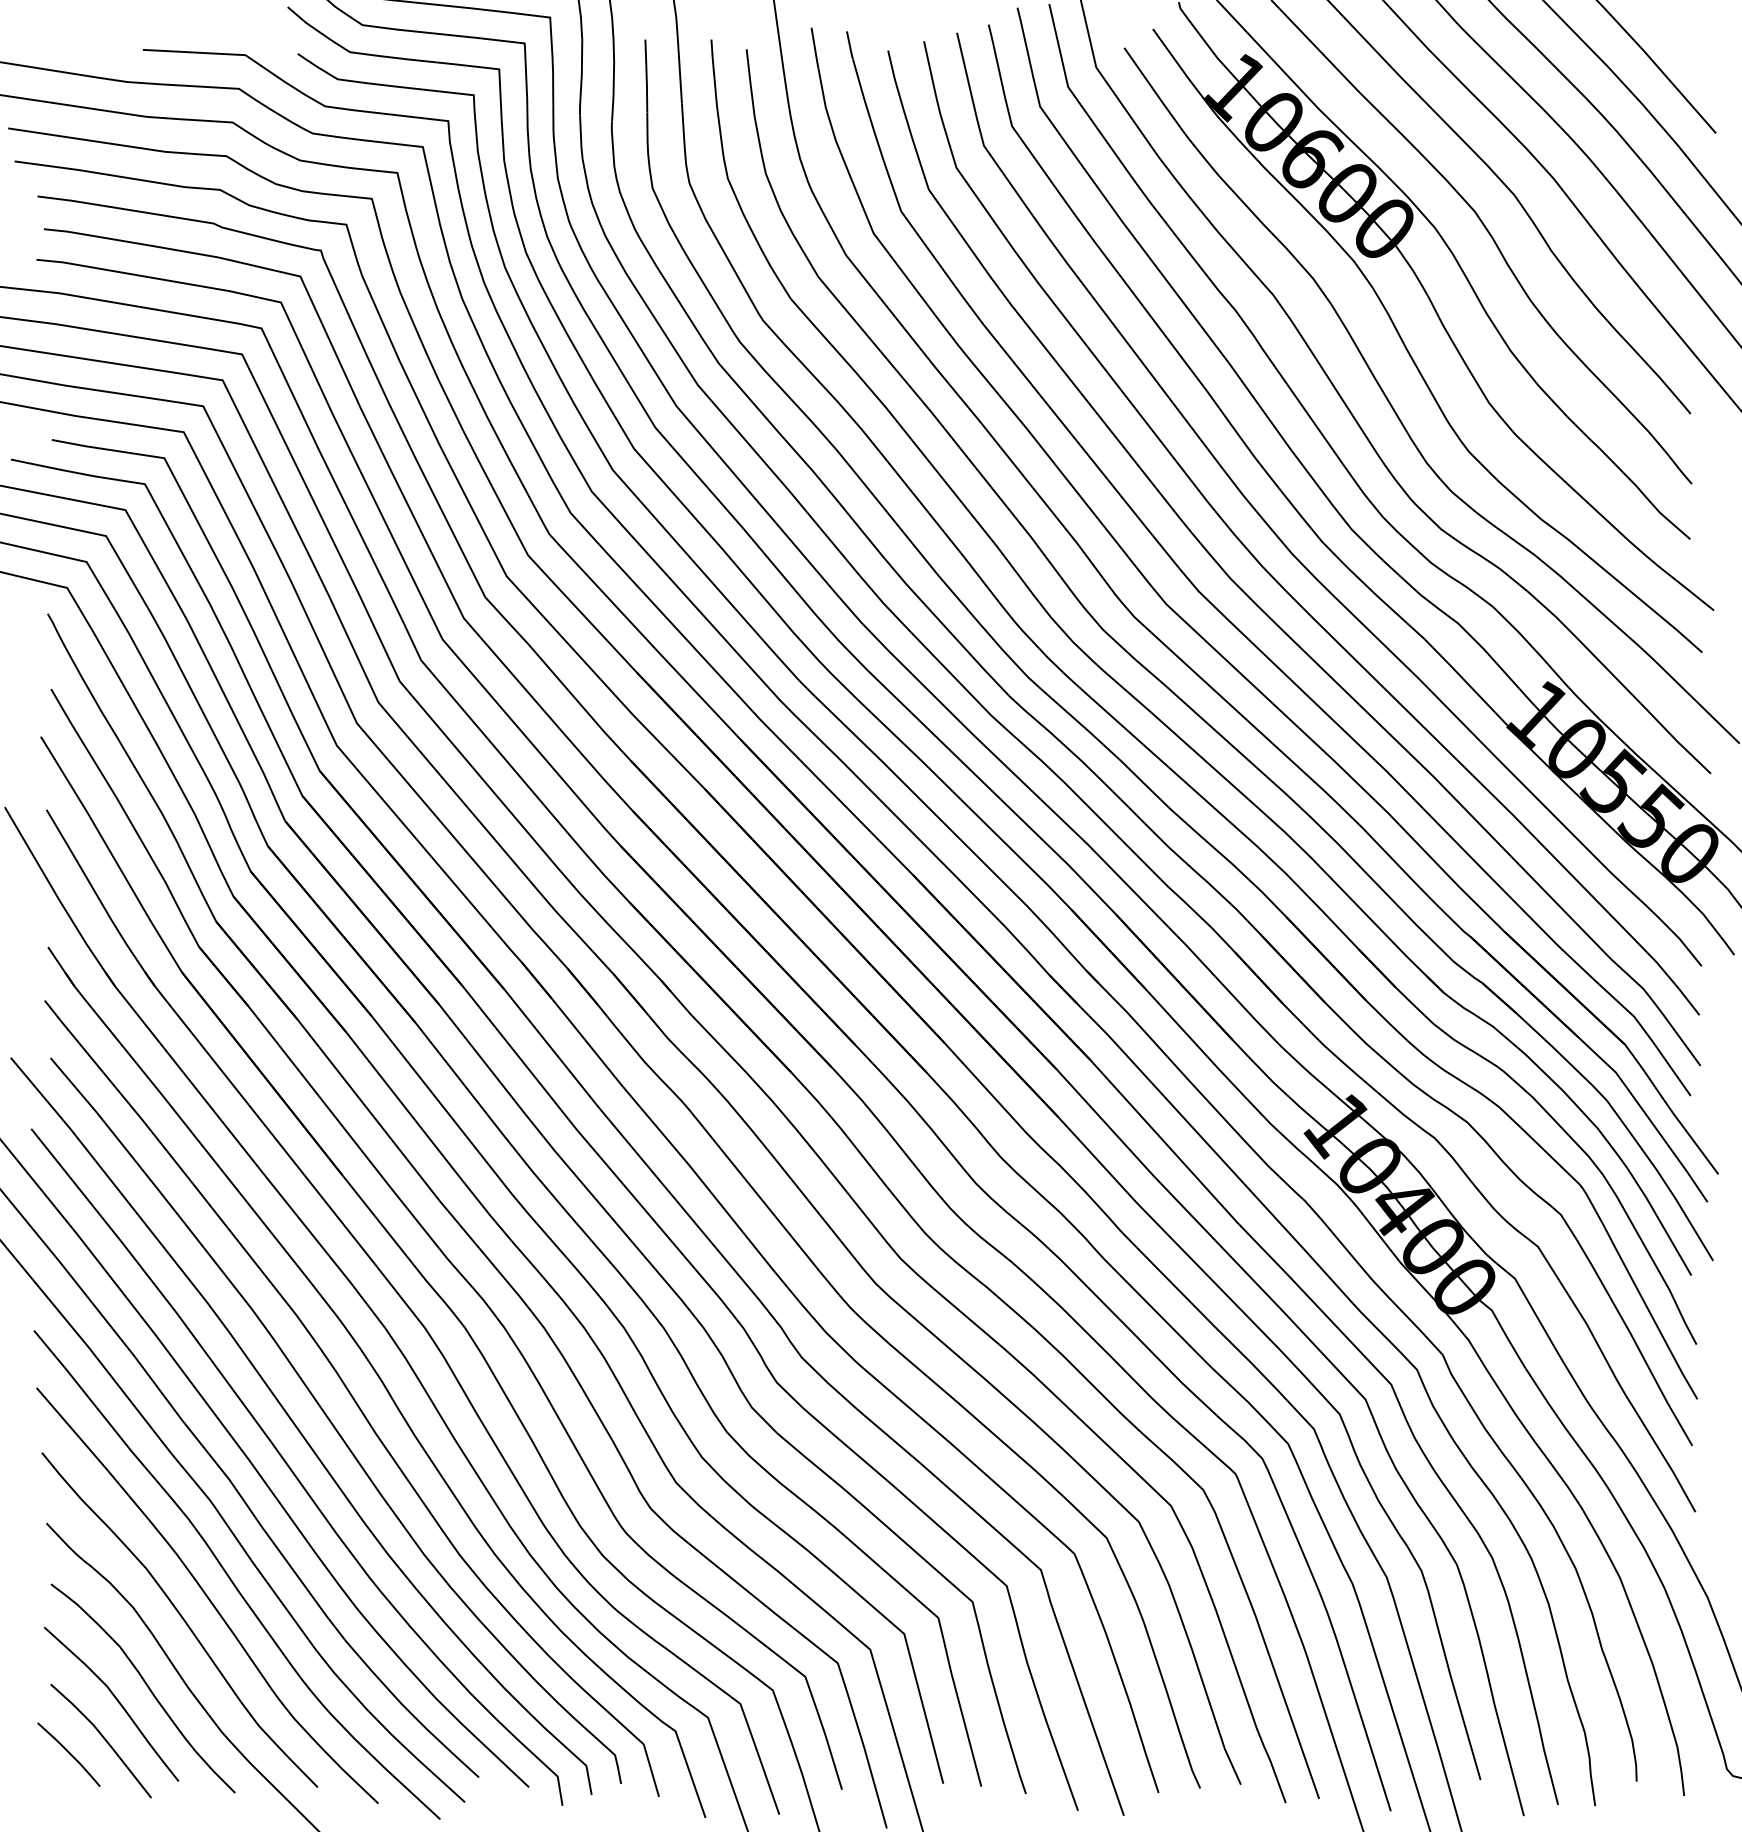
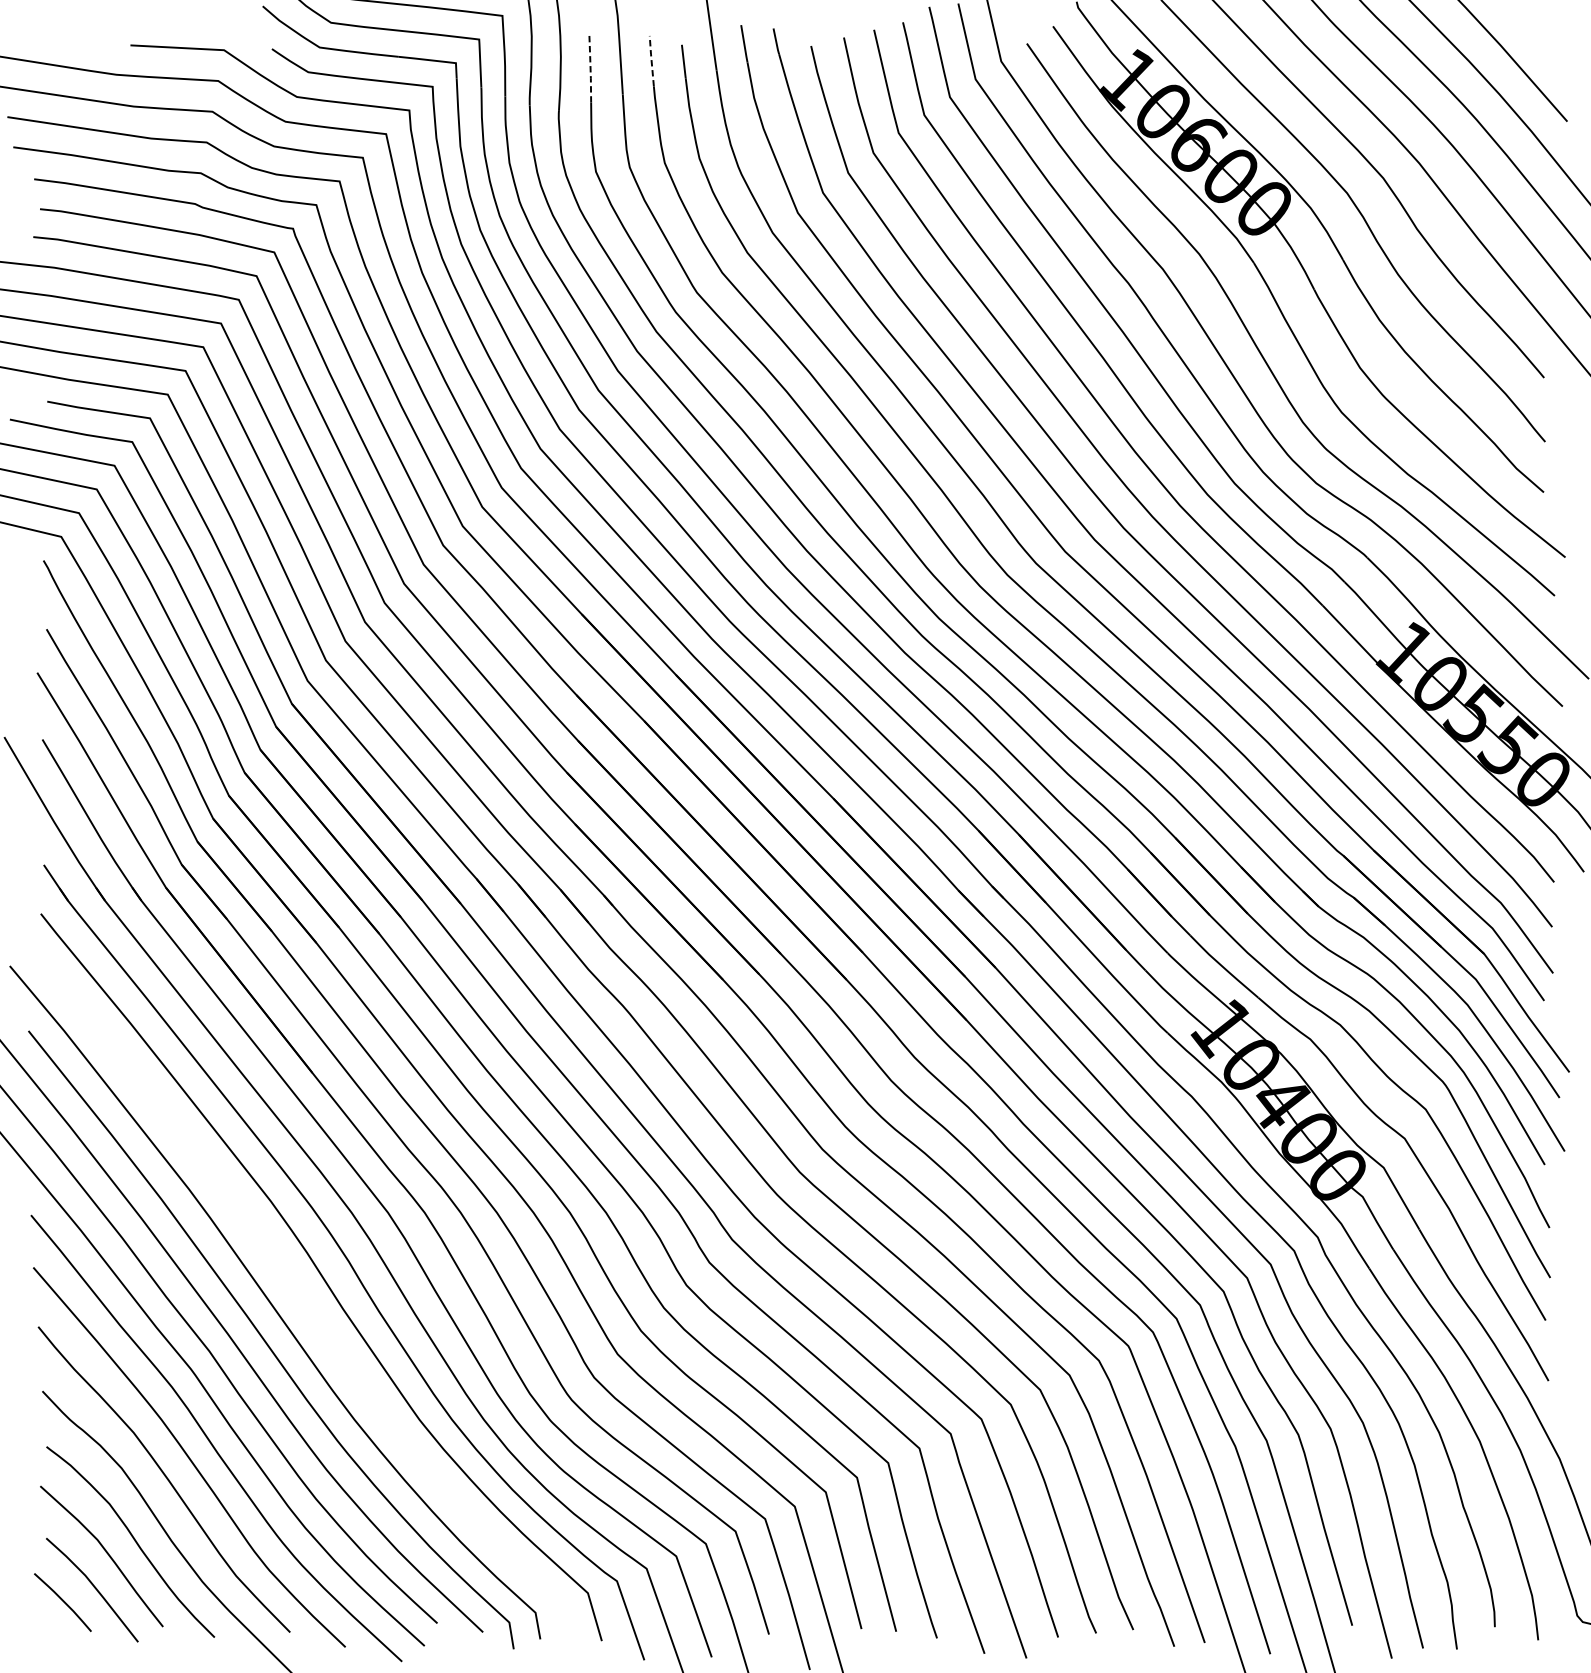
line: (713, 66) -> (651, 60), solid -> dashed
line: (646, 75) -> (590, 68), solid -> dashed
curve: (332, 1422) -> (303, 1299), removed

